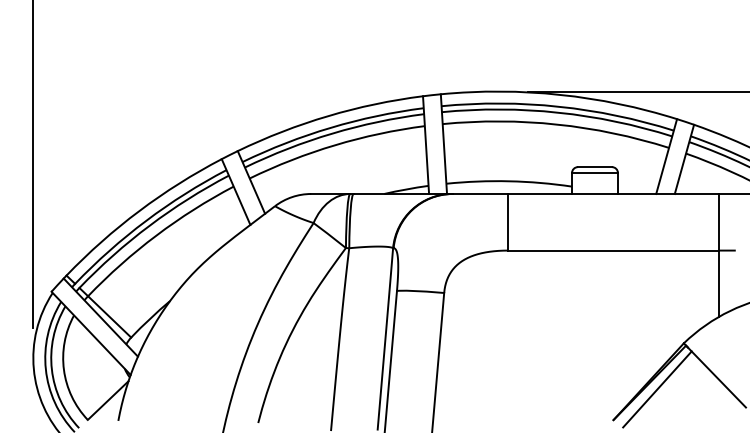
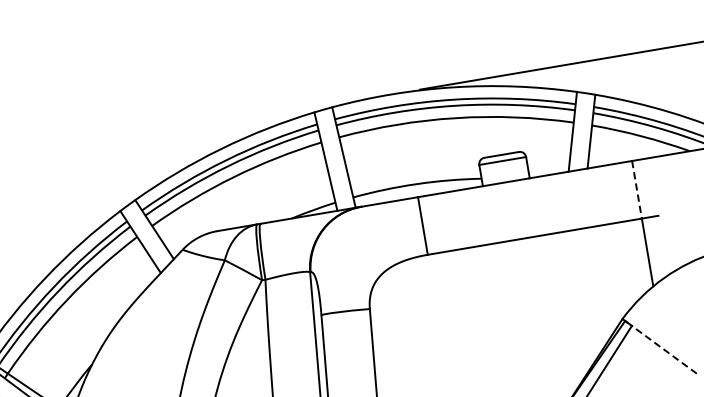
line: (718, 222) -> (636, 190), solid -> dashed
line: (718, 379) -> (664, 349), solid -> dashed

